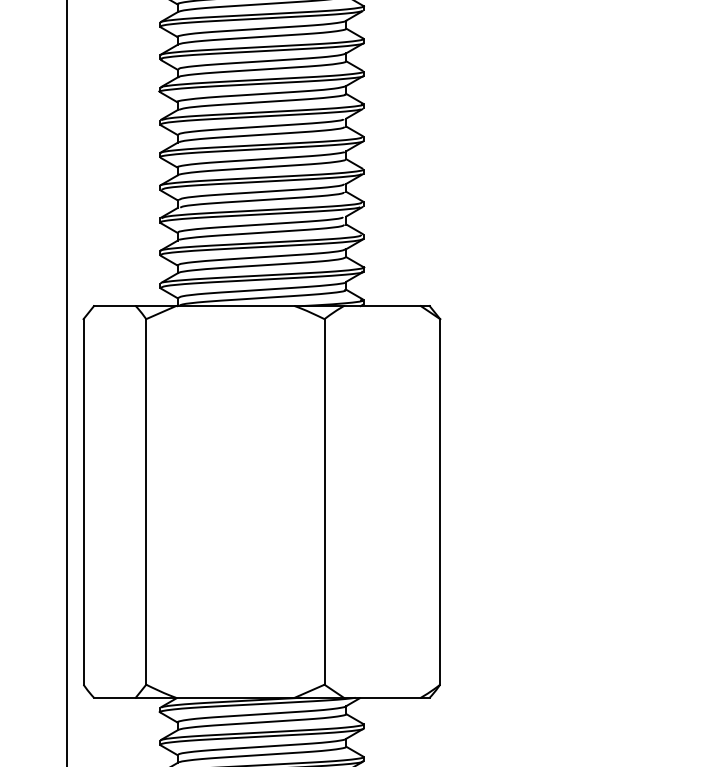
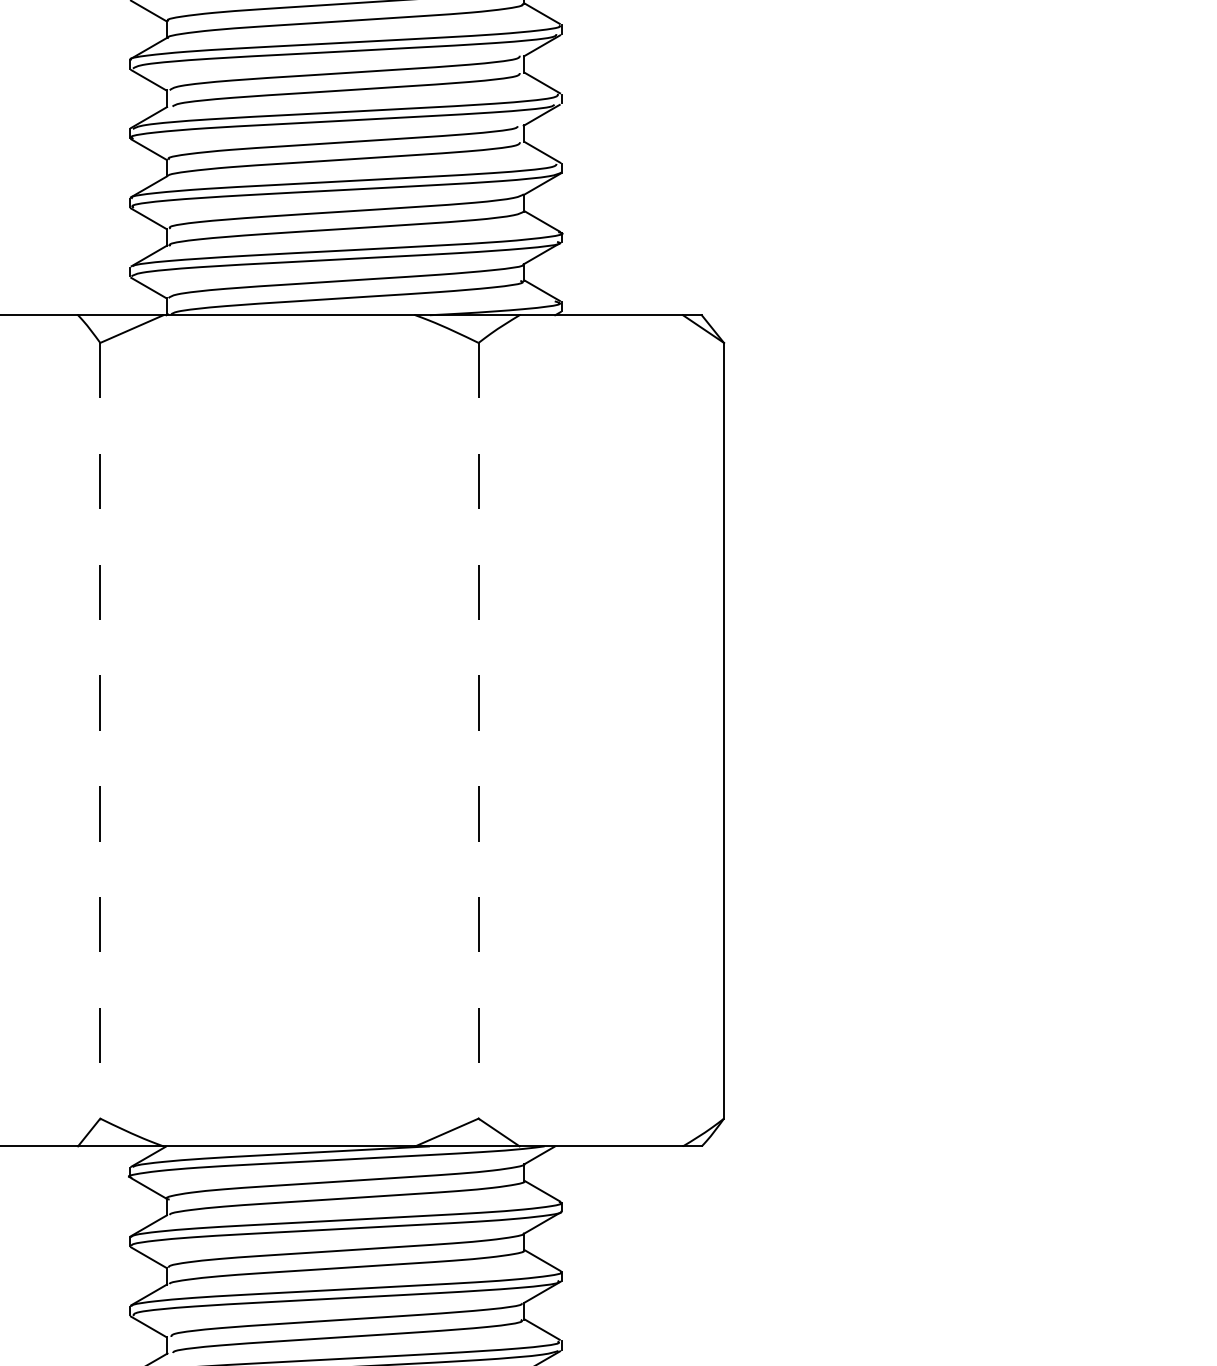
line: (146, 501) -> (100, 729), solid -> dashed
line: (324, 501) -> (478, 729), solid -> dashed

